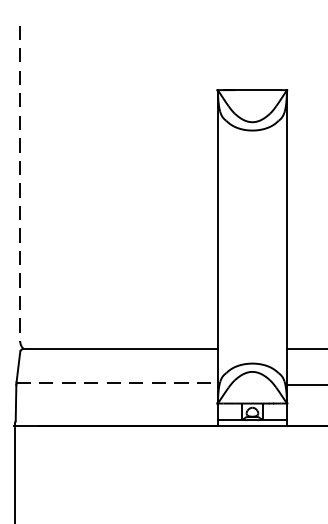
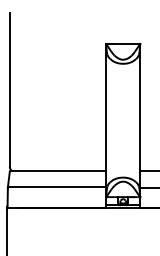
line: (19, 185) -> (9, 90), dashed -> solid
line: (117, 381) -> (57, 186), dashed -> solid

